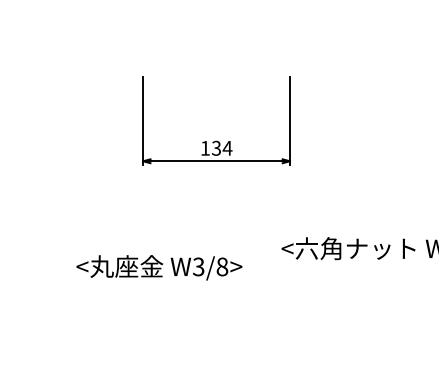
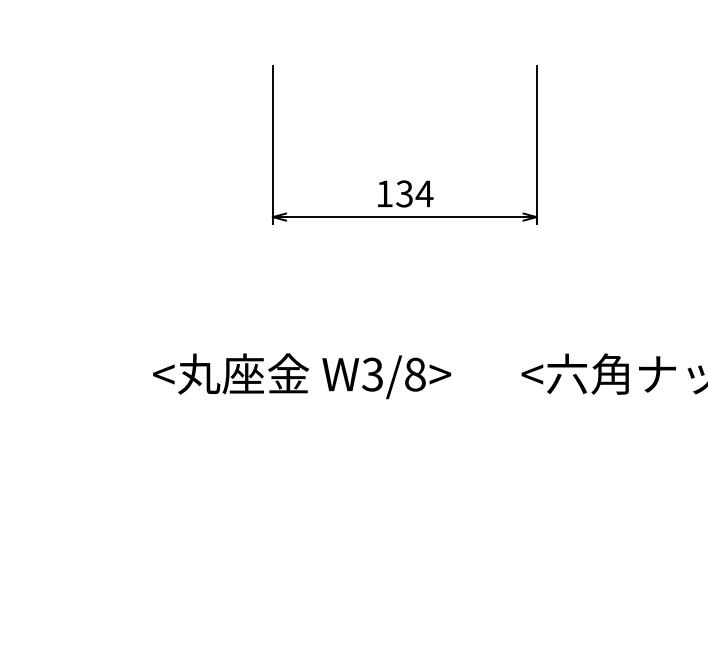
text: (159, 267) -> (302, 375), moved

